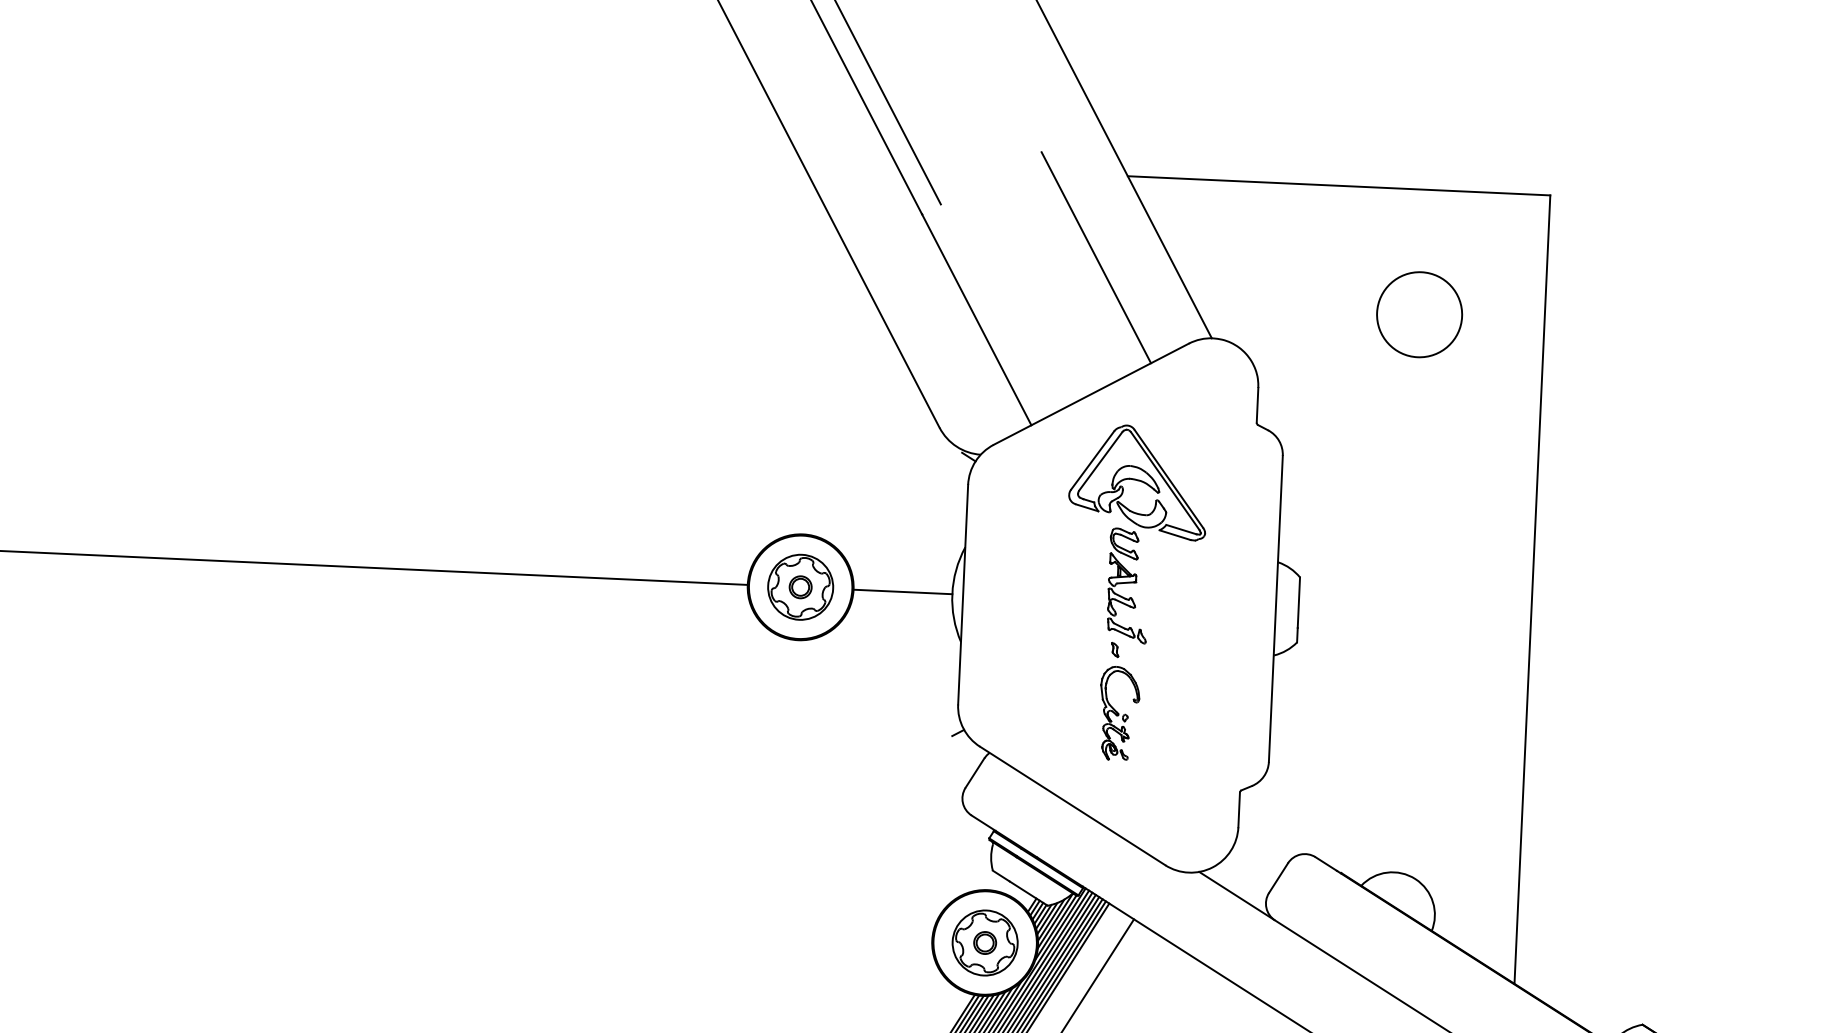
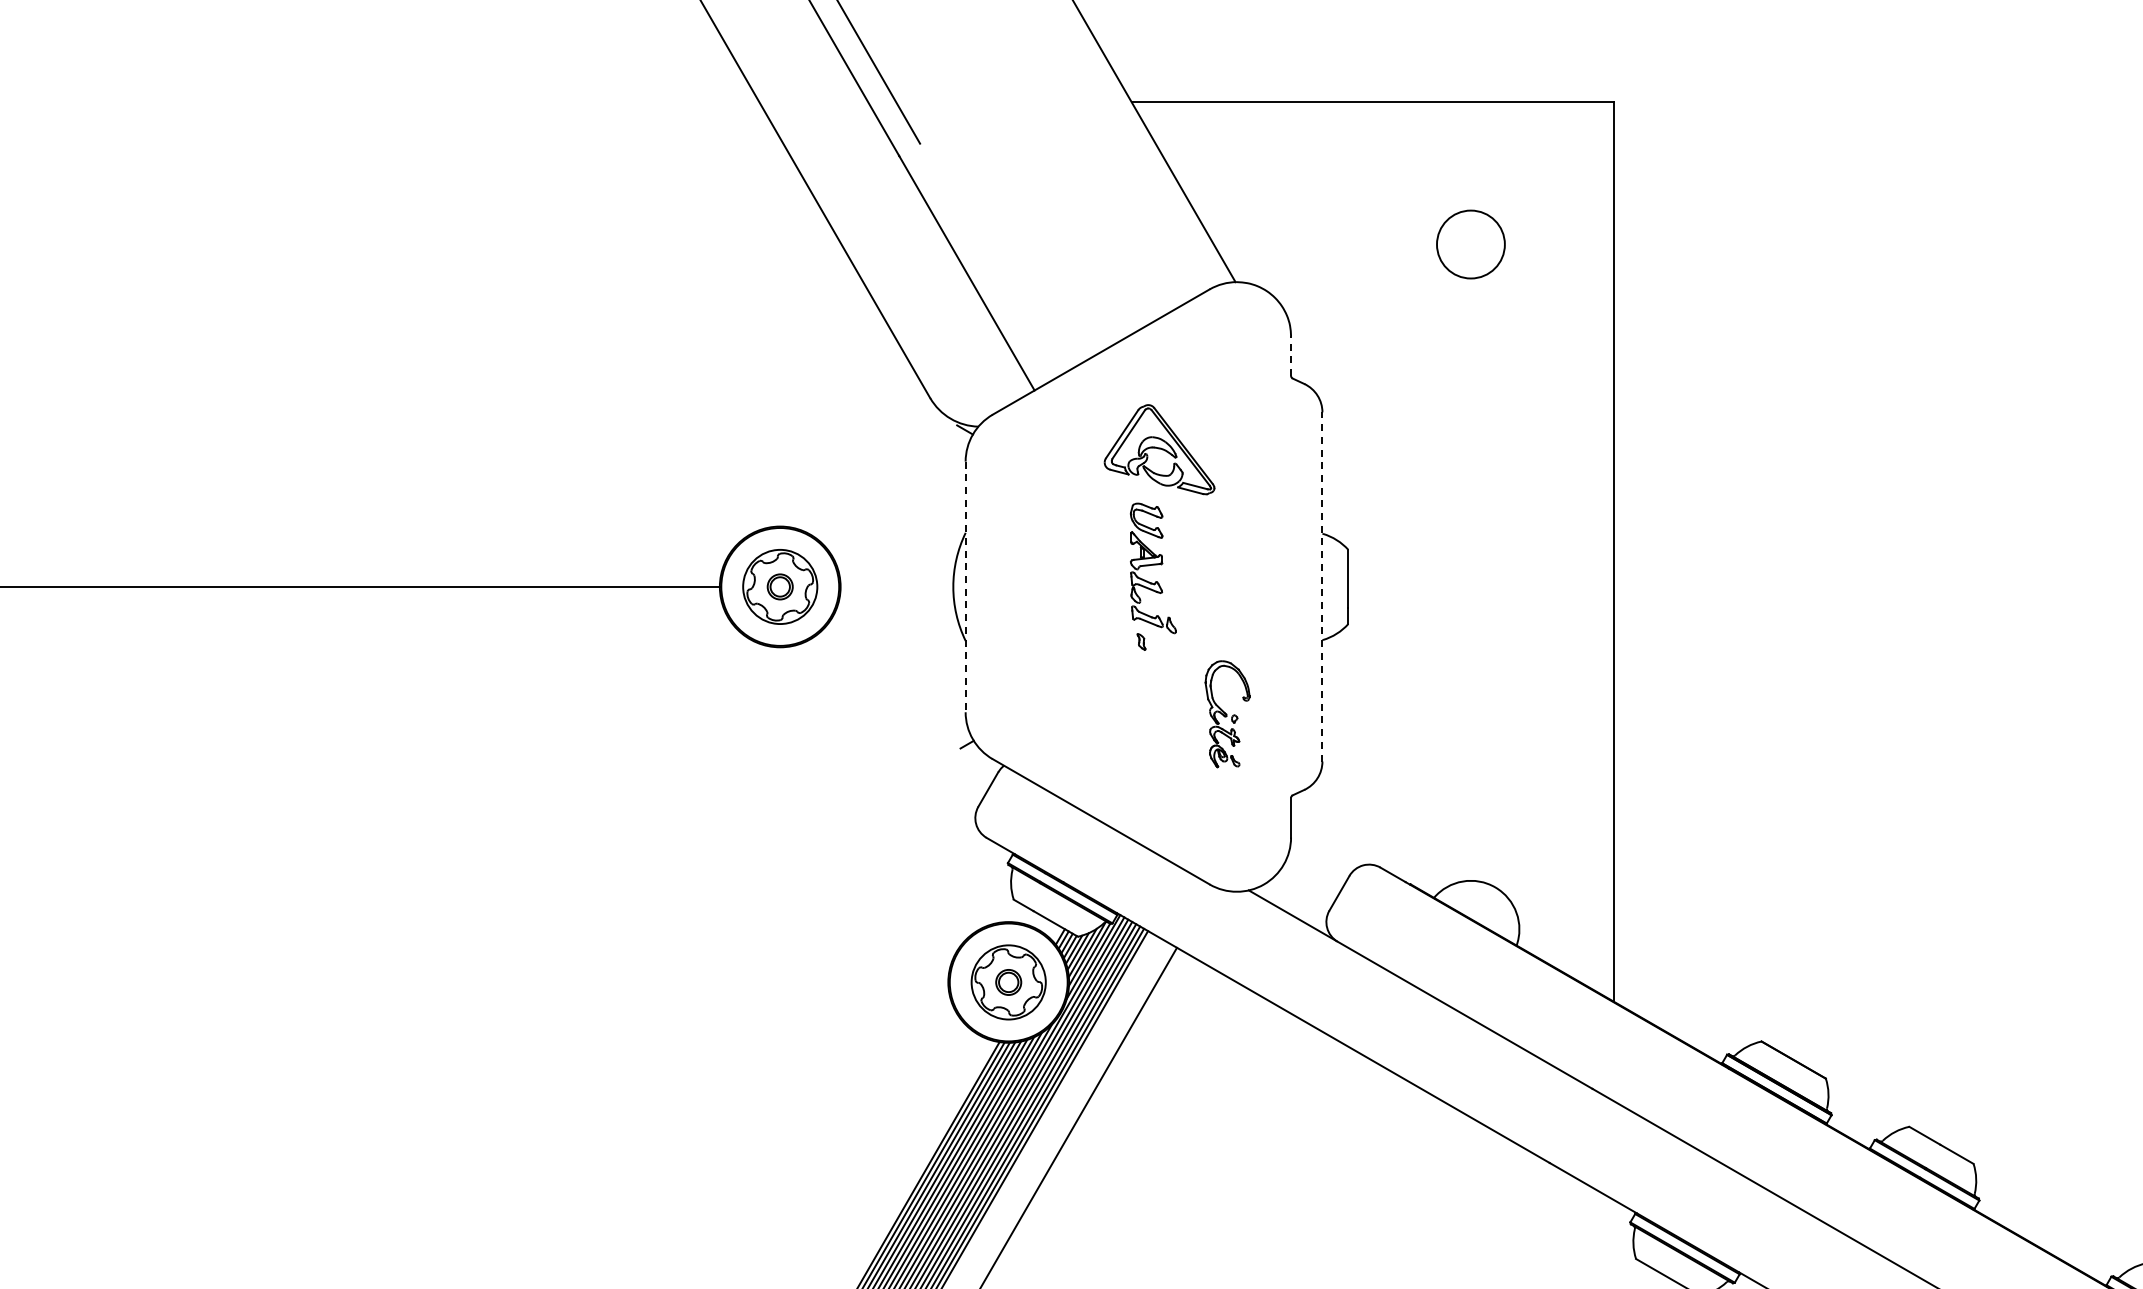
line: (1095, 257) -> (1099, 196), removed
circle: (1419, 314) -> (1470, 244), size x0.7
line: (1257, 405) -> (1291, 356), solid -> dashed
part: (1138, 481) -> (1159, 449), size x0.7
line: (902, 591) -> (896, 586), removed
line: (963, 595) -> (965, 587), solid -> dashed
line: (1275, 608) -> (1322, 586), solid -> dashed
part: (1119, 713) -> (1227, 714), moved

